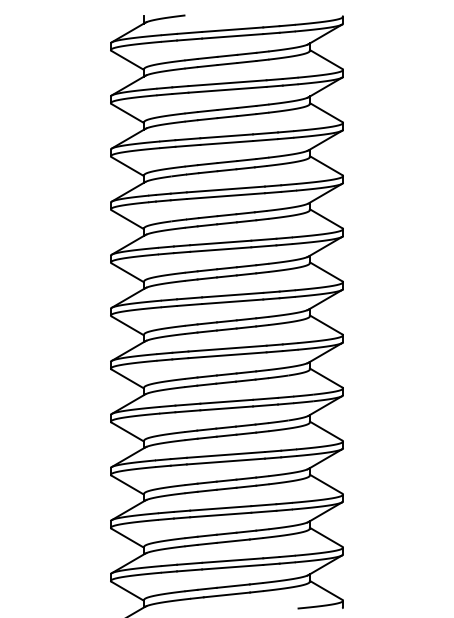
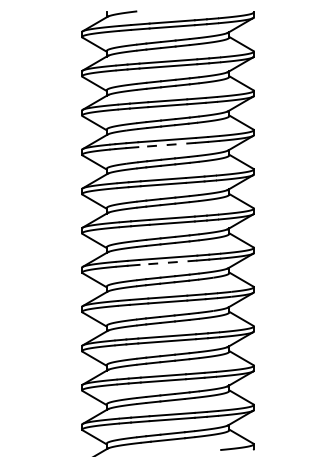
line: (226, 196) -> (167, 145), solid -> dashed
line: (227, 354) -> (168, 262), solid -> dashed

